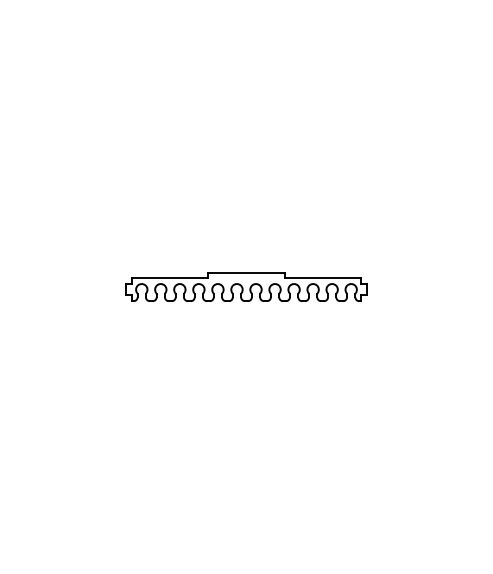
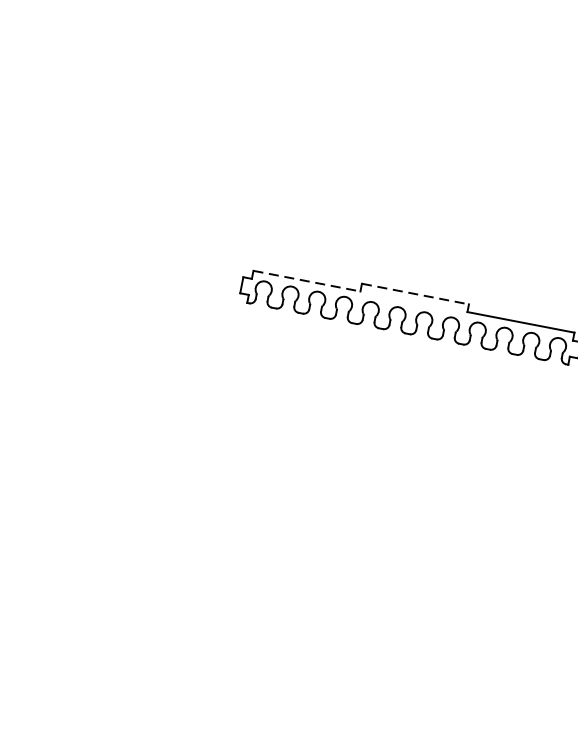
line: (246, 272) -> (415, 293), solid -> dashed
line: (170, 278) -> (307, 281), solid -> dashed

